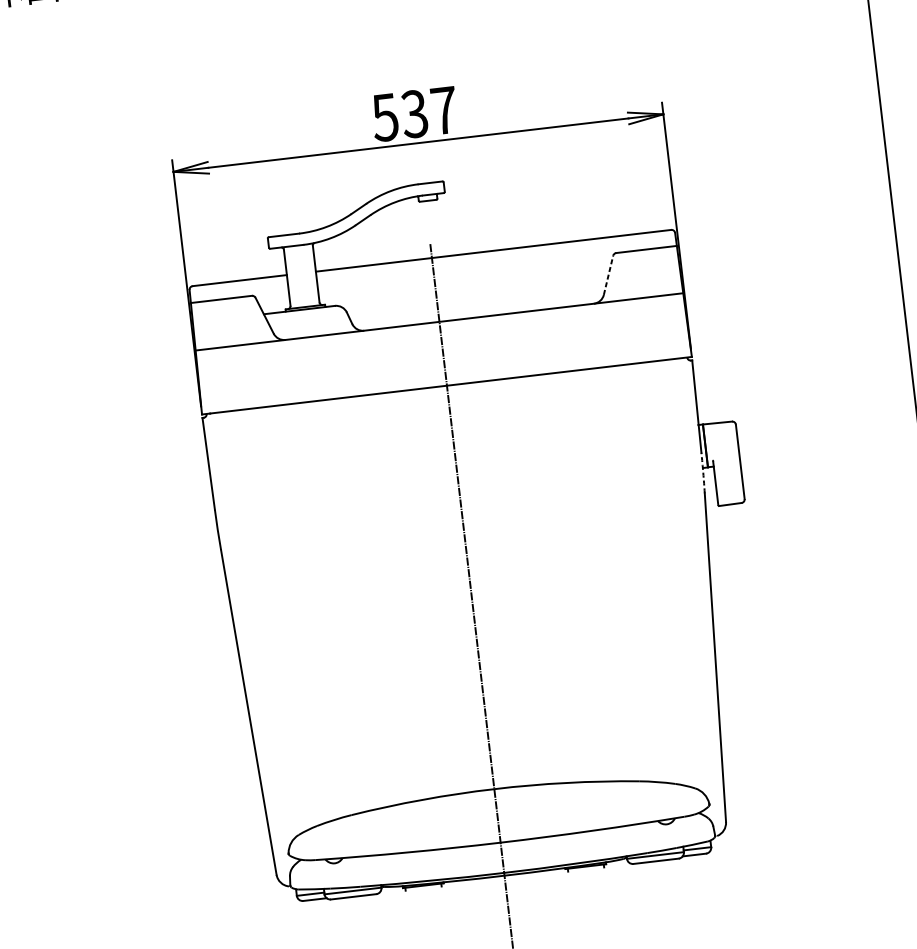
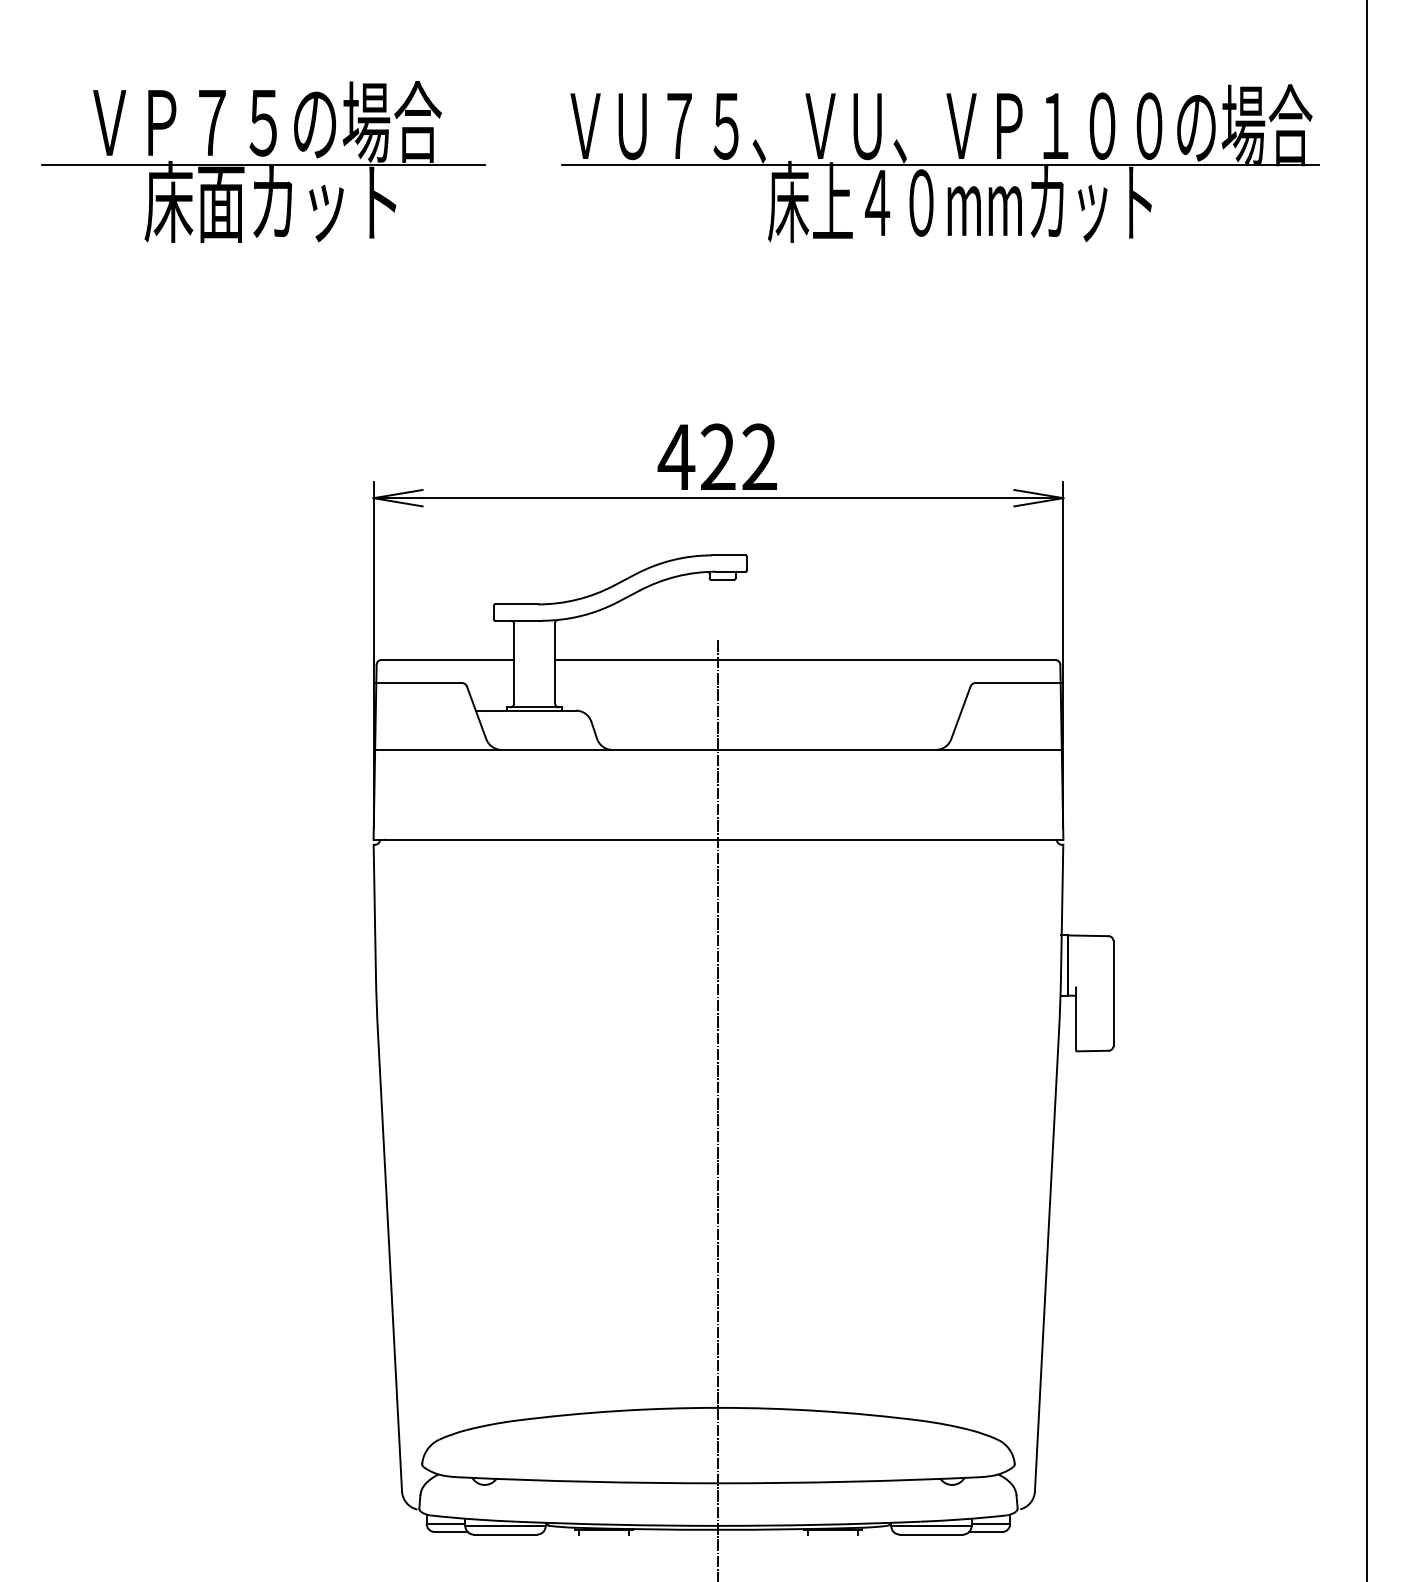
text: (414, 114) -> (717, 457), 537 -> 422
line: (608, 275) -> (961, 712), dashed -> solid
arc: (703, 472) -> (1060, 1002), dashed -> solid

